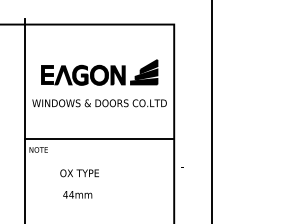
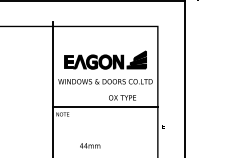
text: (79, 172) -> (122, 97), moved

